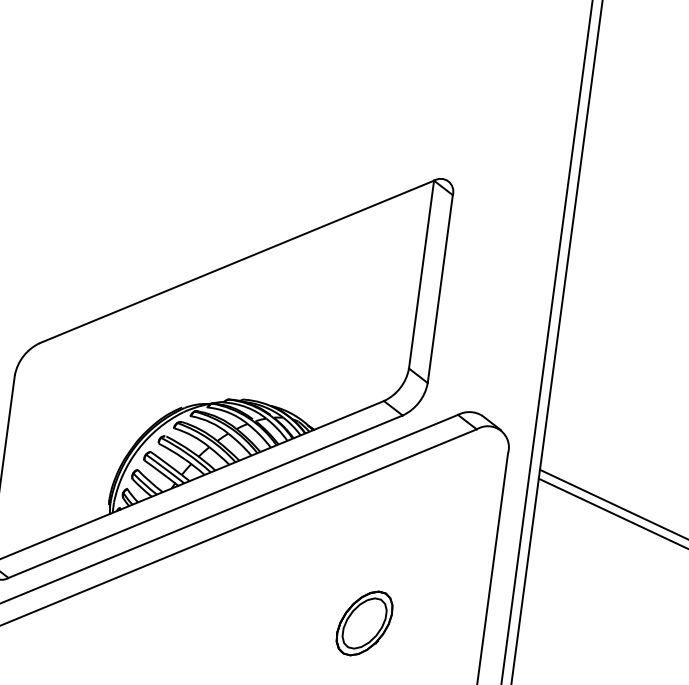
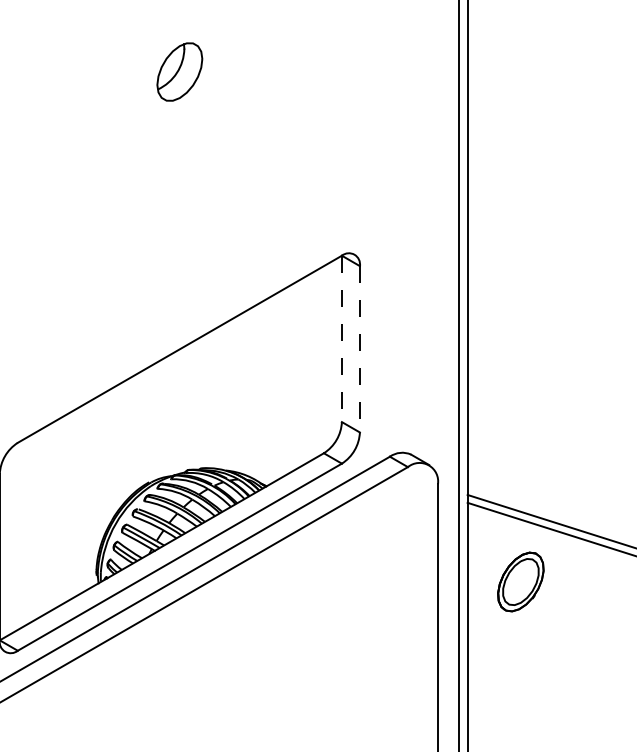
line: (420, 275) -> (341, 339), solid -> dashed
line: (439, 289) -> (359, 349), solid -> dashed
part: (364, 622) -> (520, 581), moved

